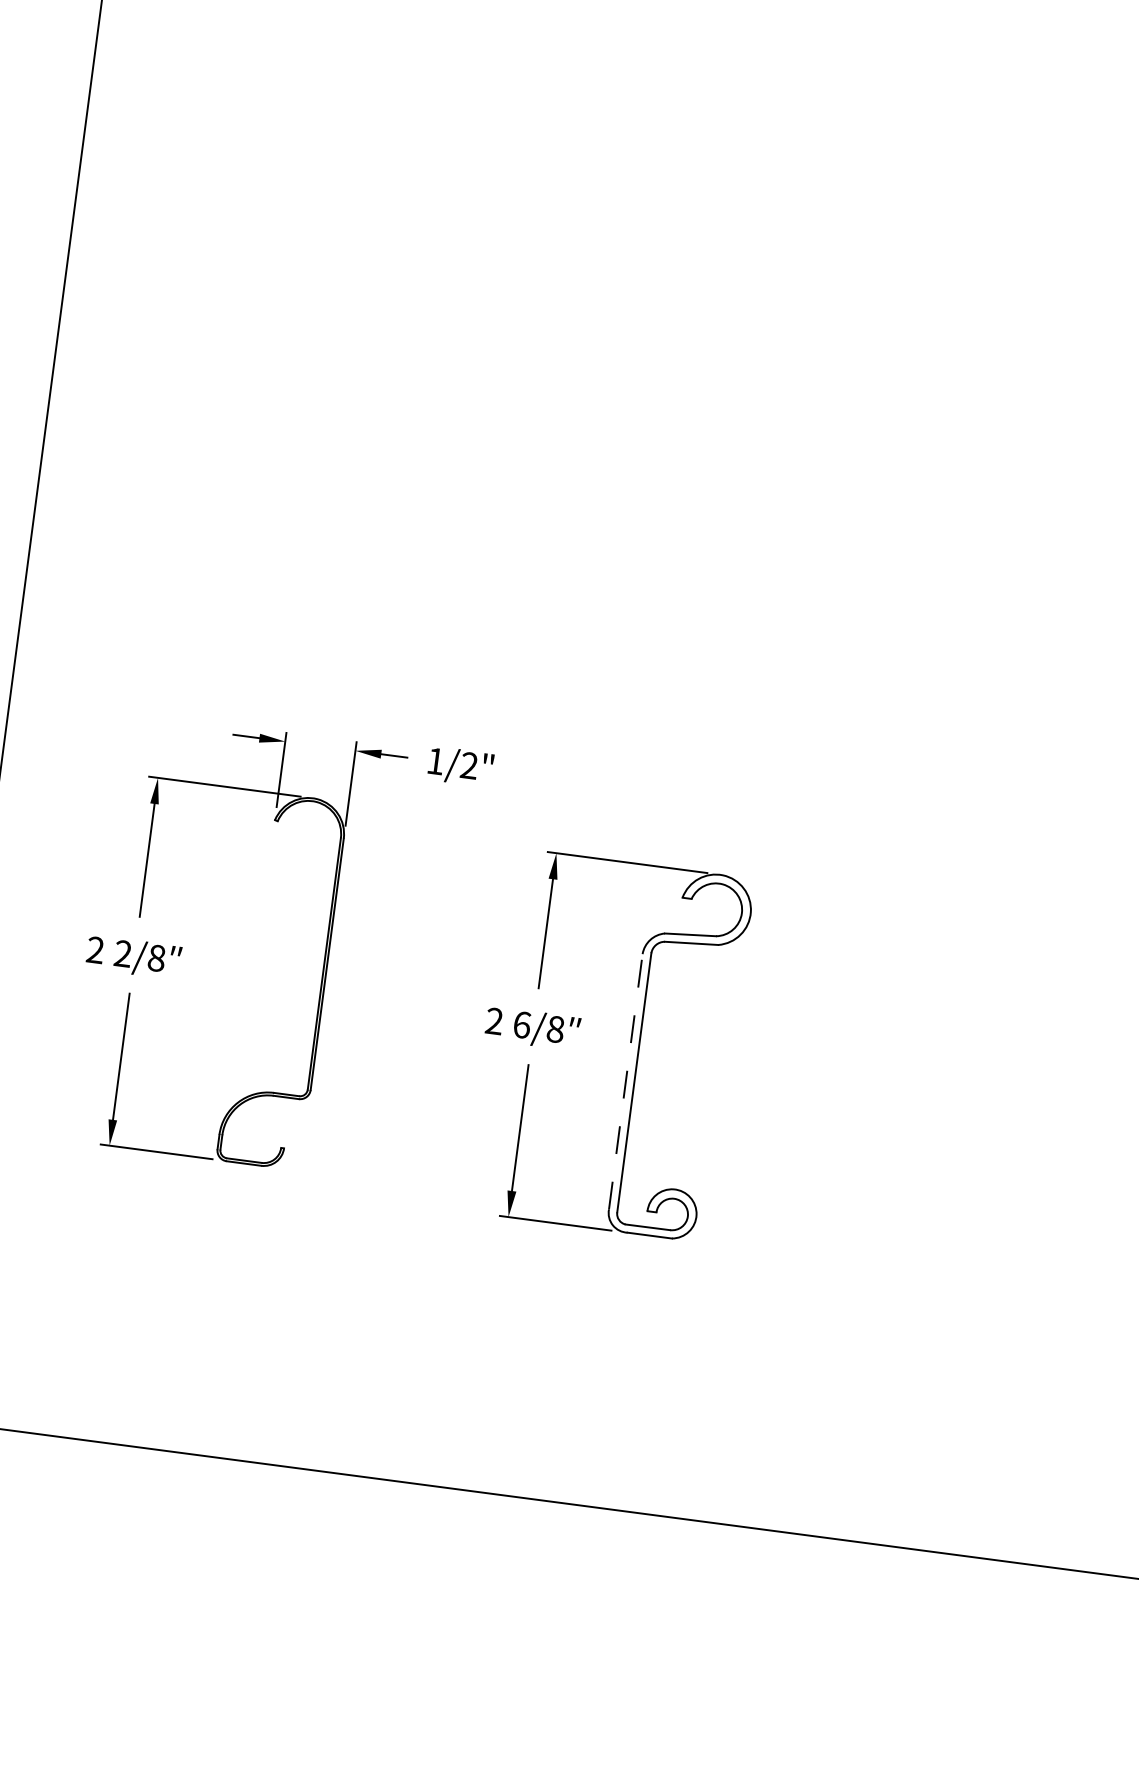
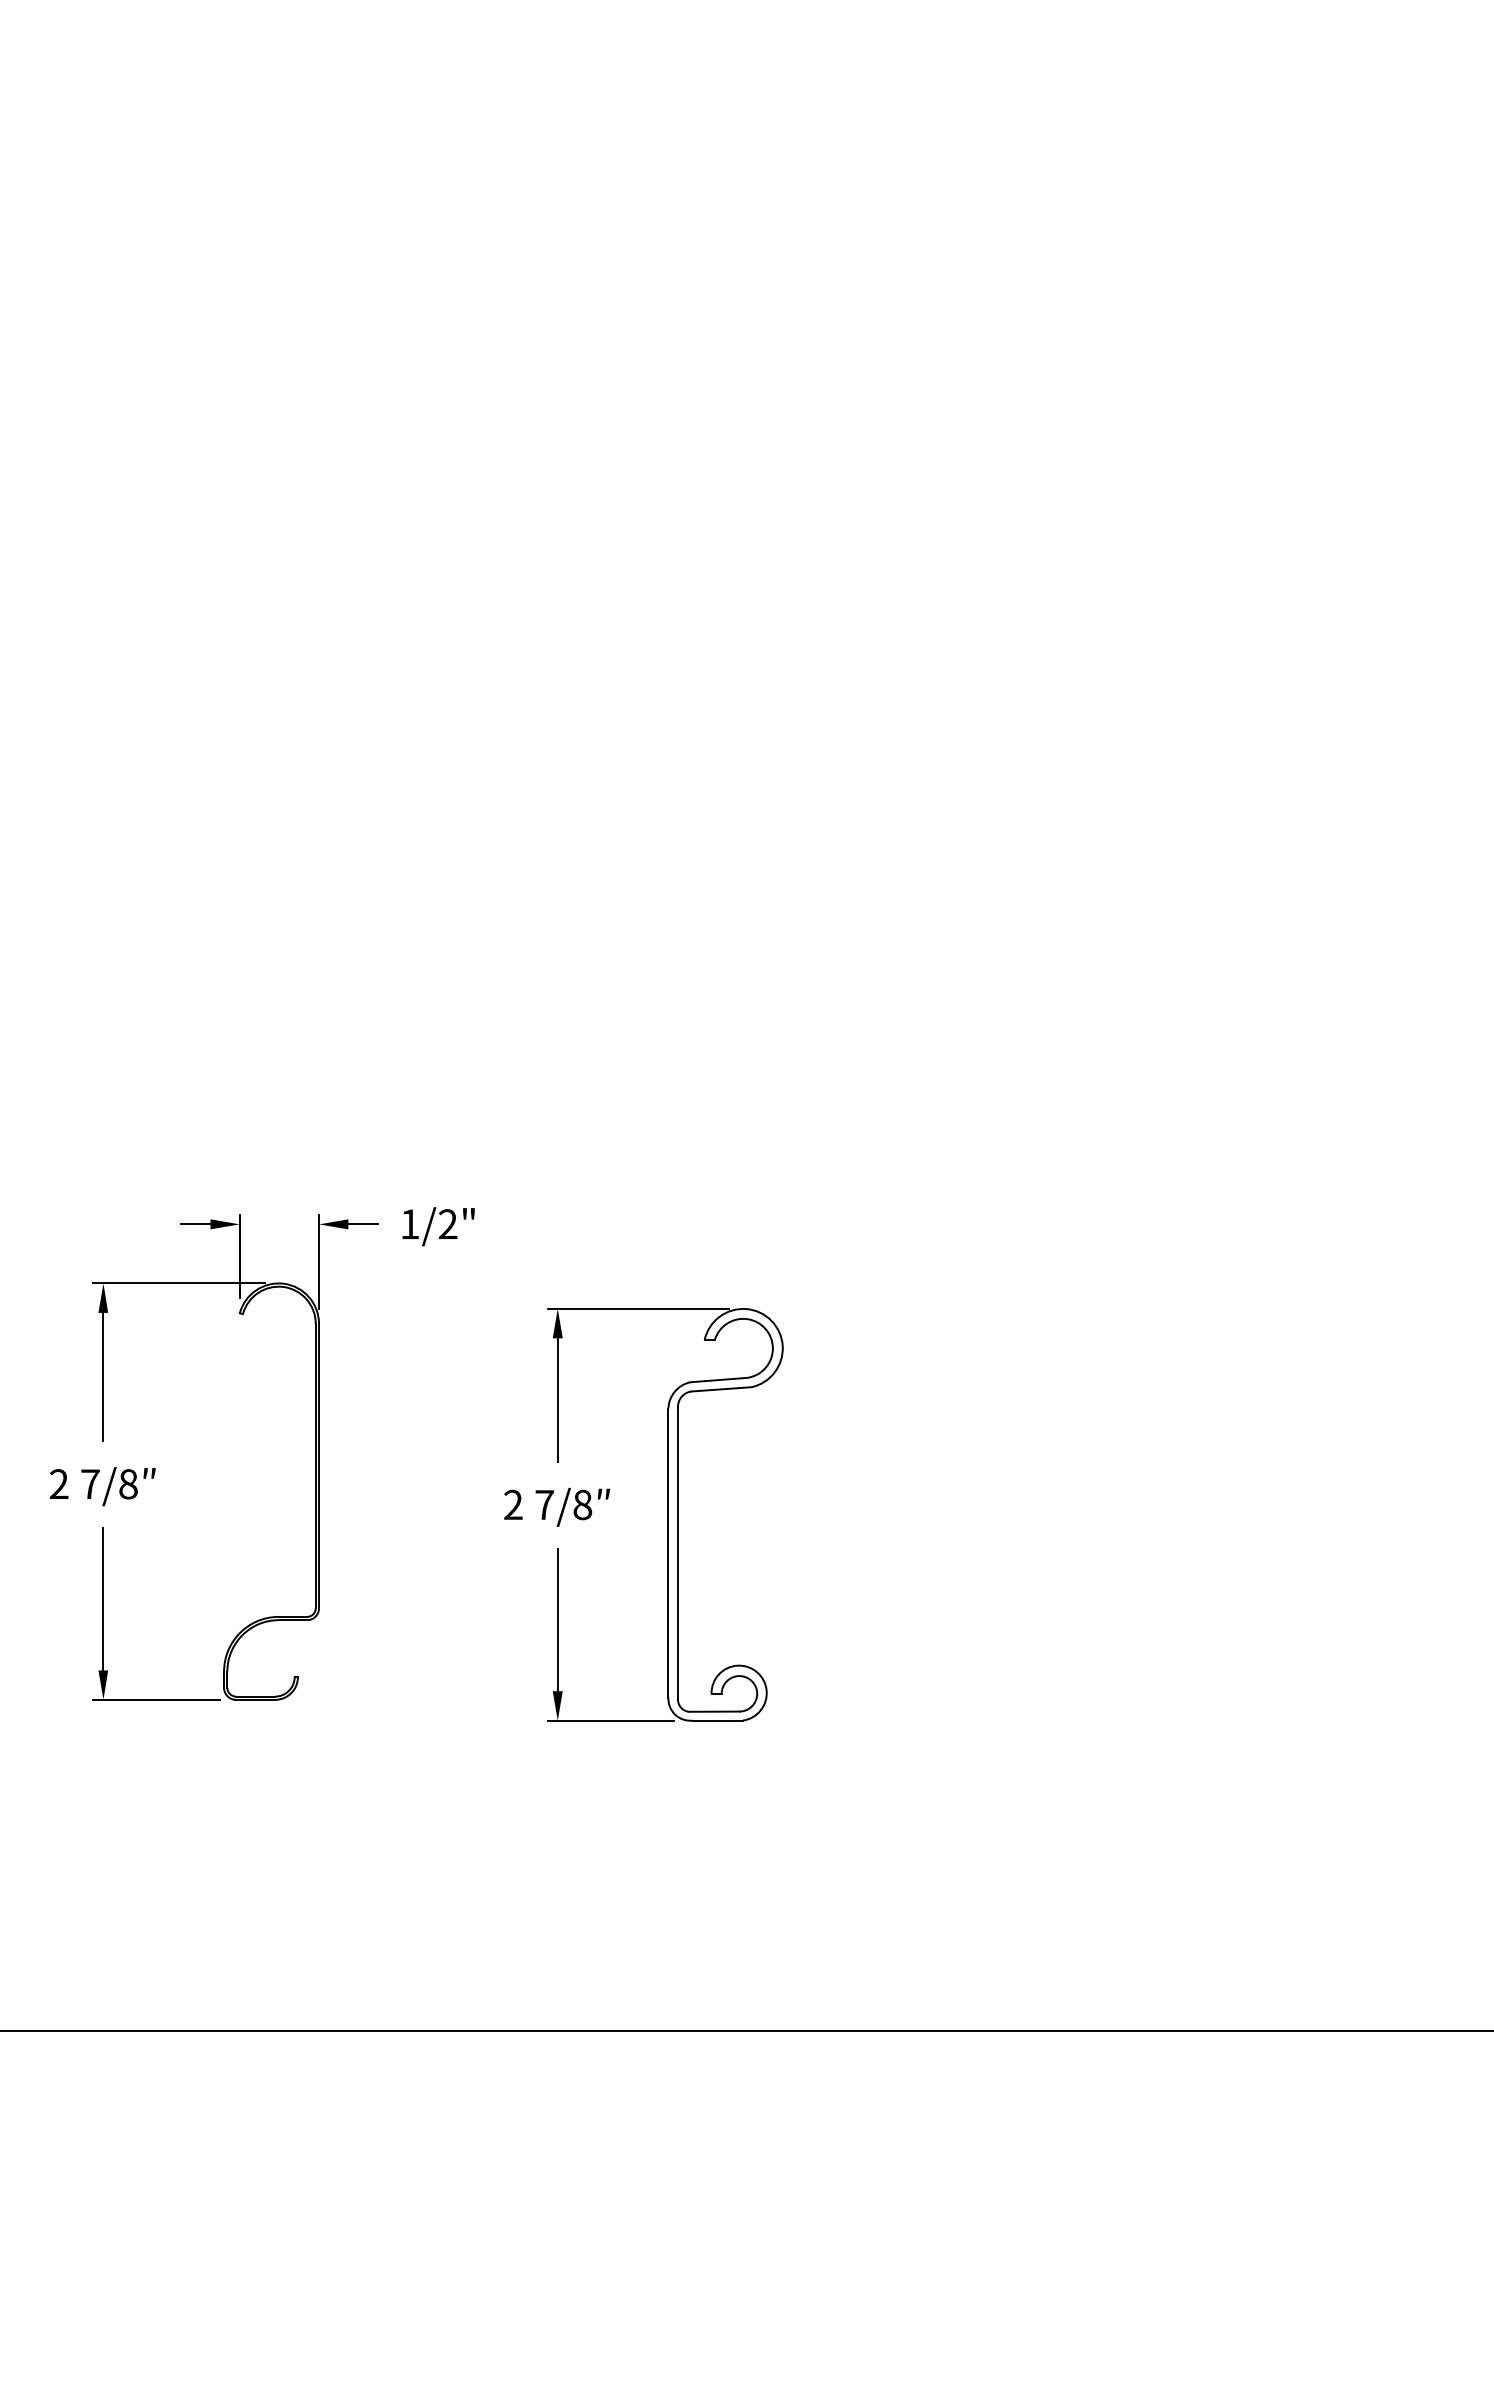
text: (123, 953) -> (90, 1483), 2/8 -> 7/8
text: (521, 1024) -> (544, 1504), 6/8 -> 7/8
line: (625, 1081) -> (668, 1552), dashed -> solid

